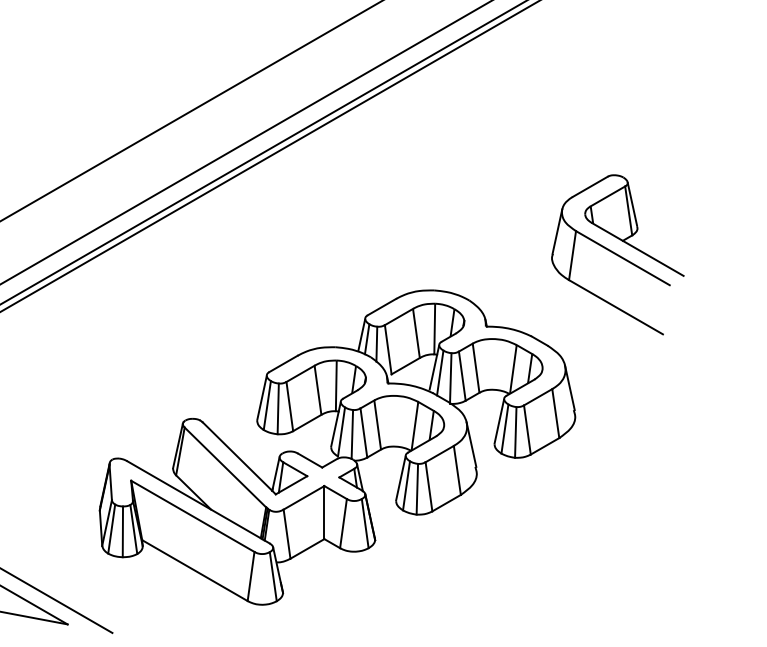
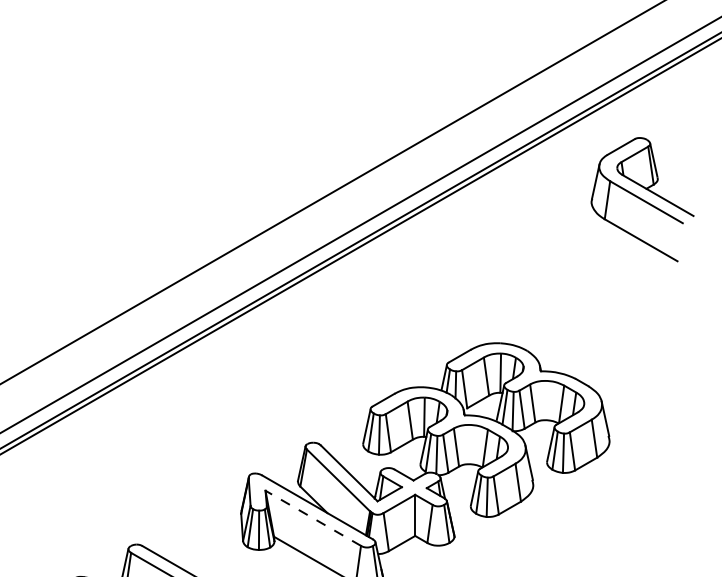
part: (617, 254) -> (642, 199), moved
line: (191, 516) -> (312, 518), solid -> dashed

